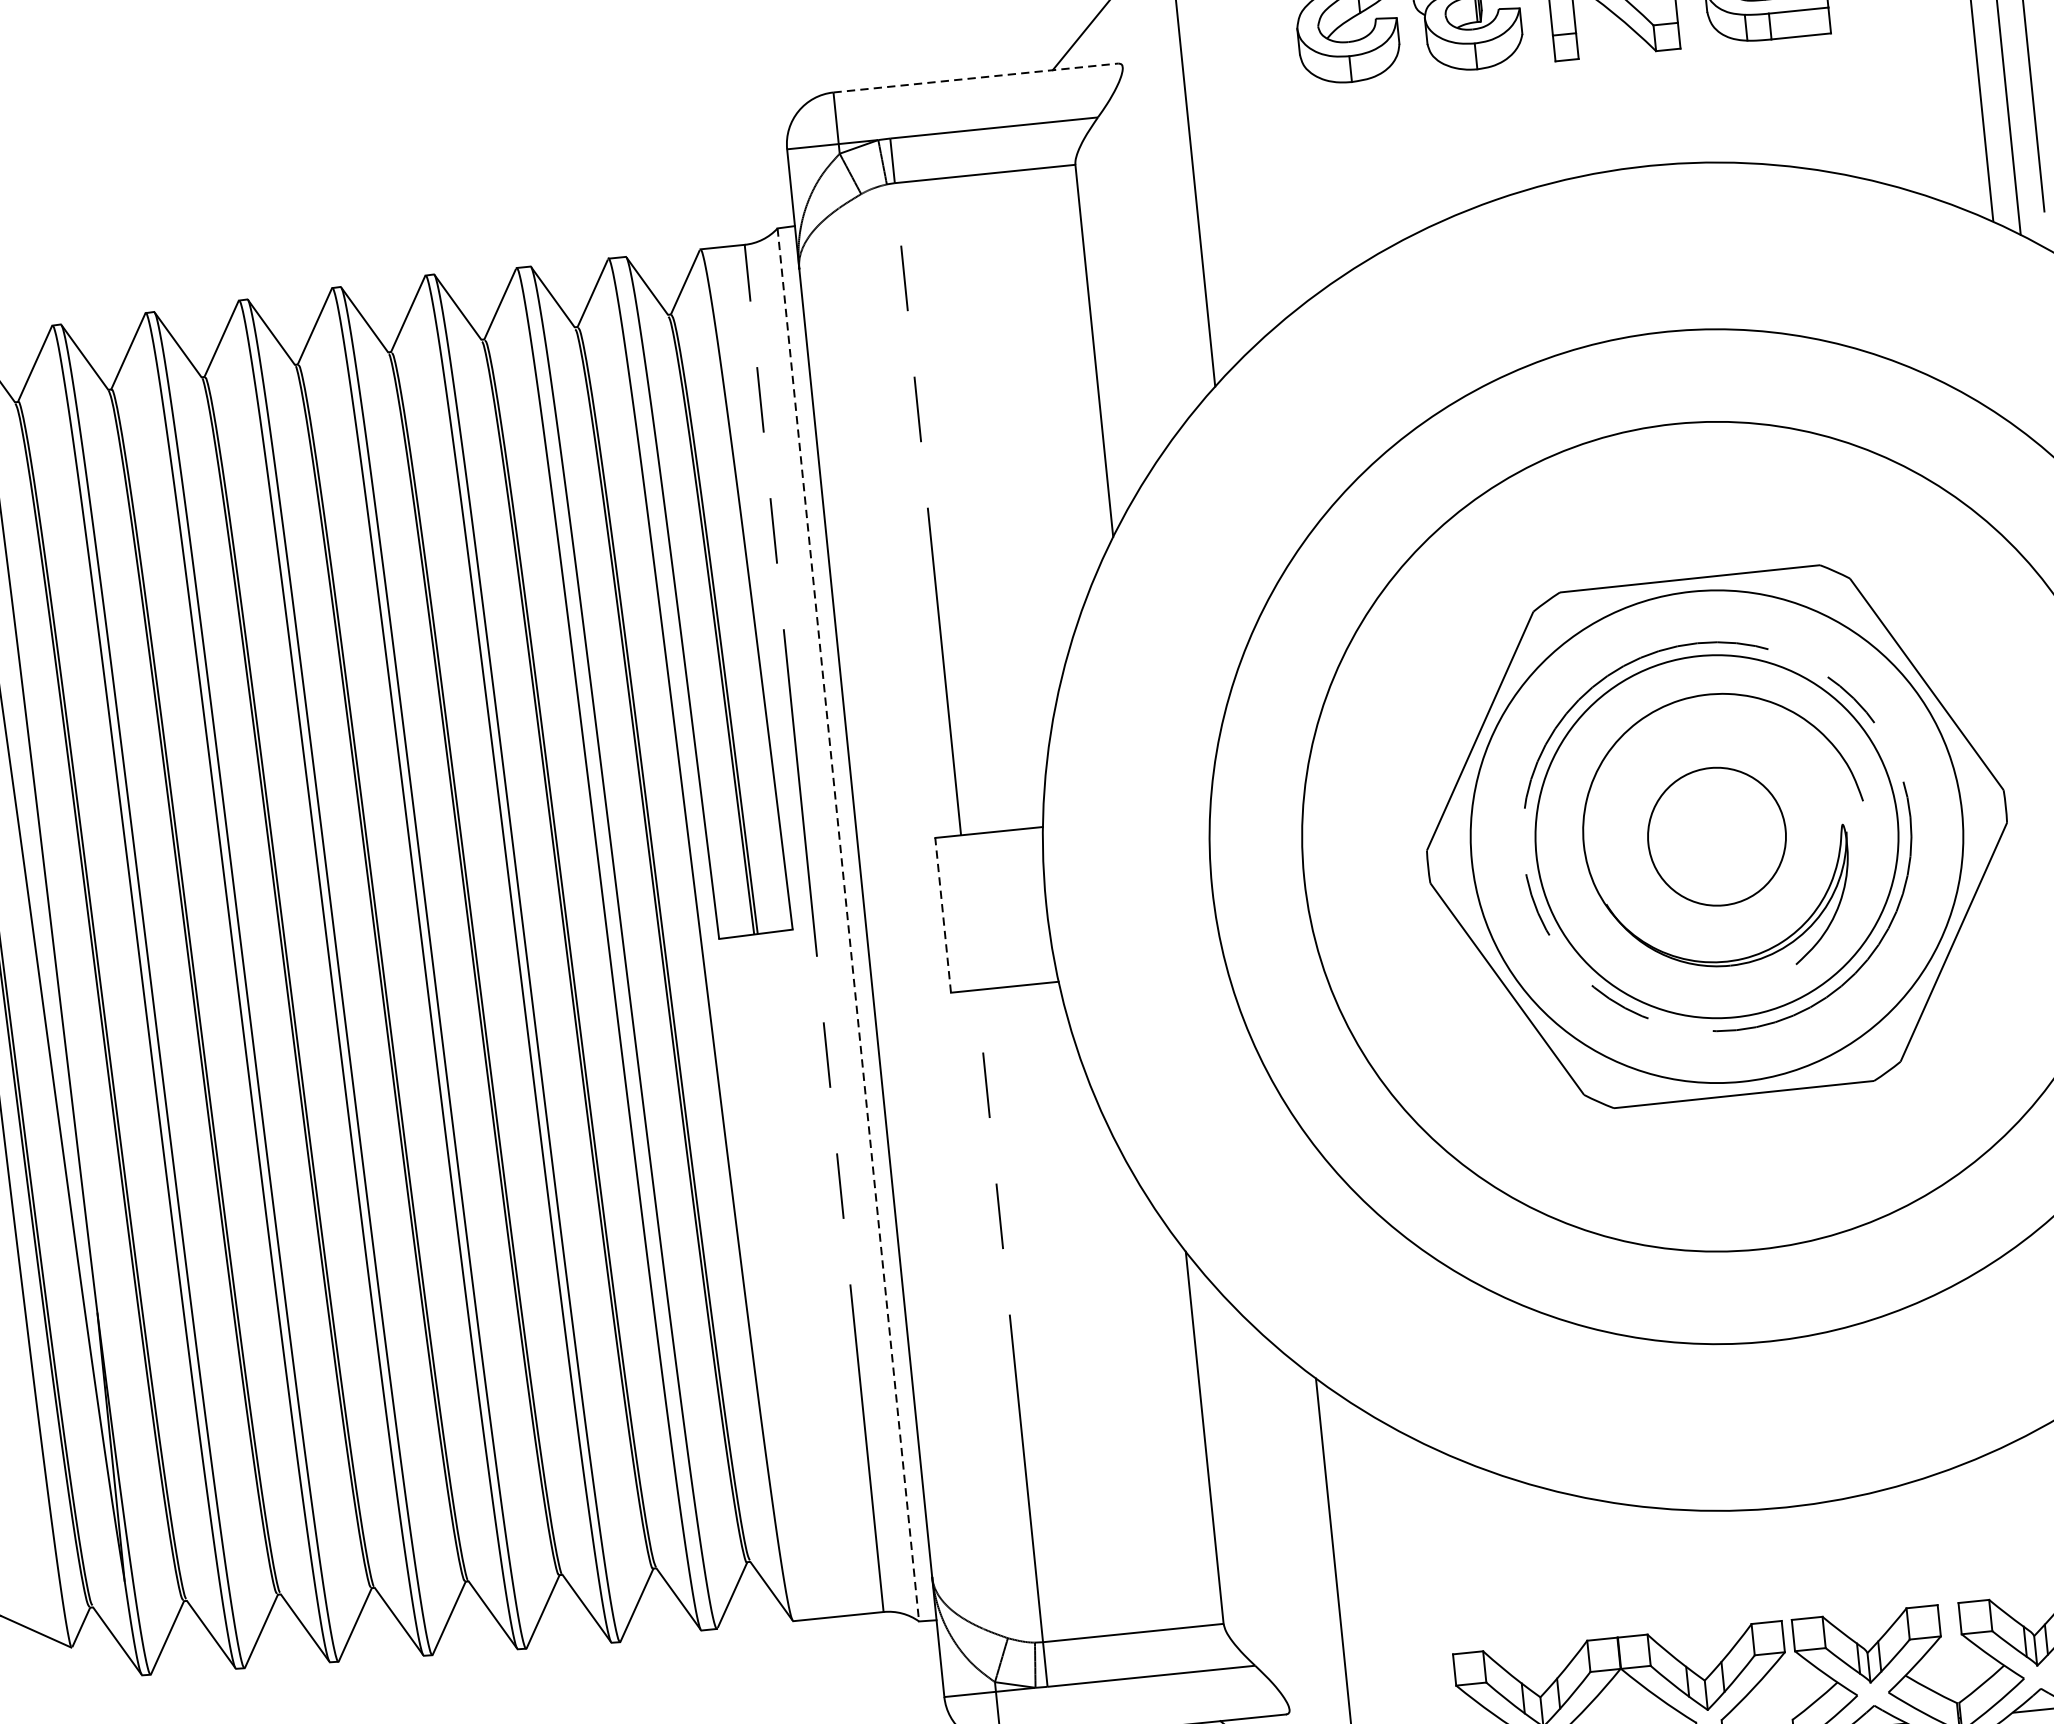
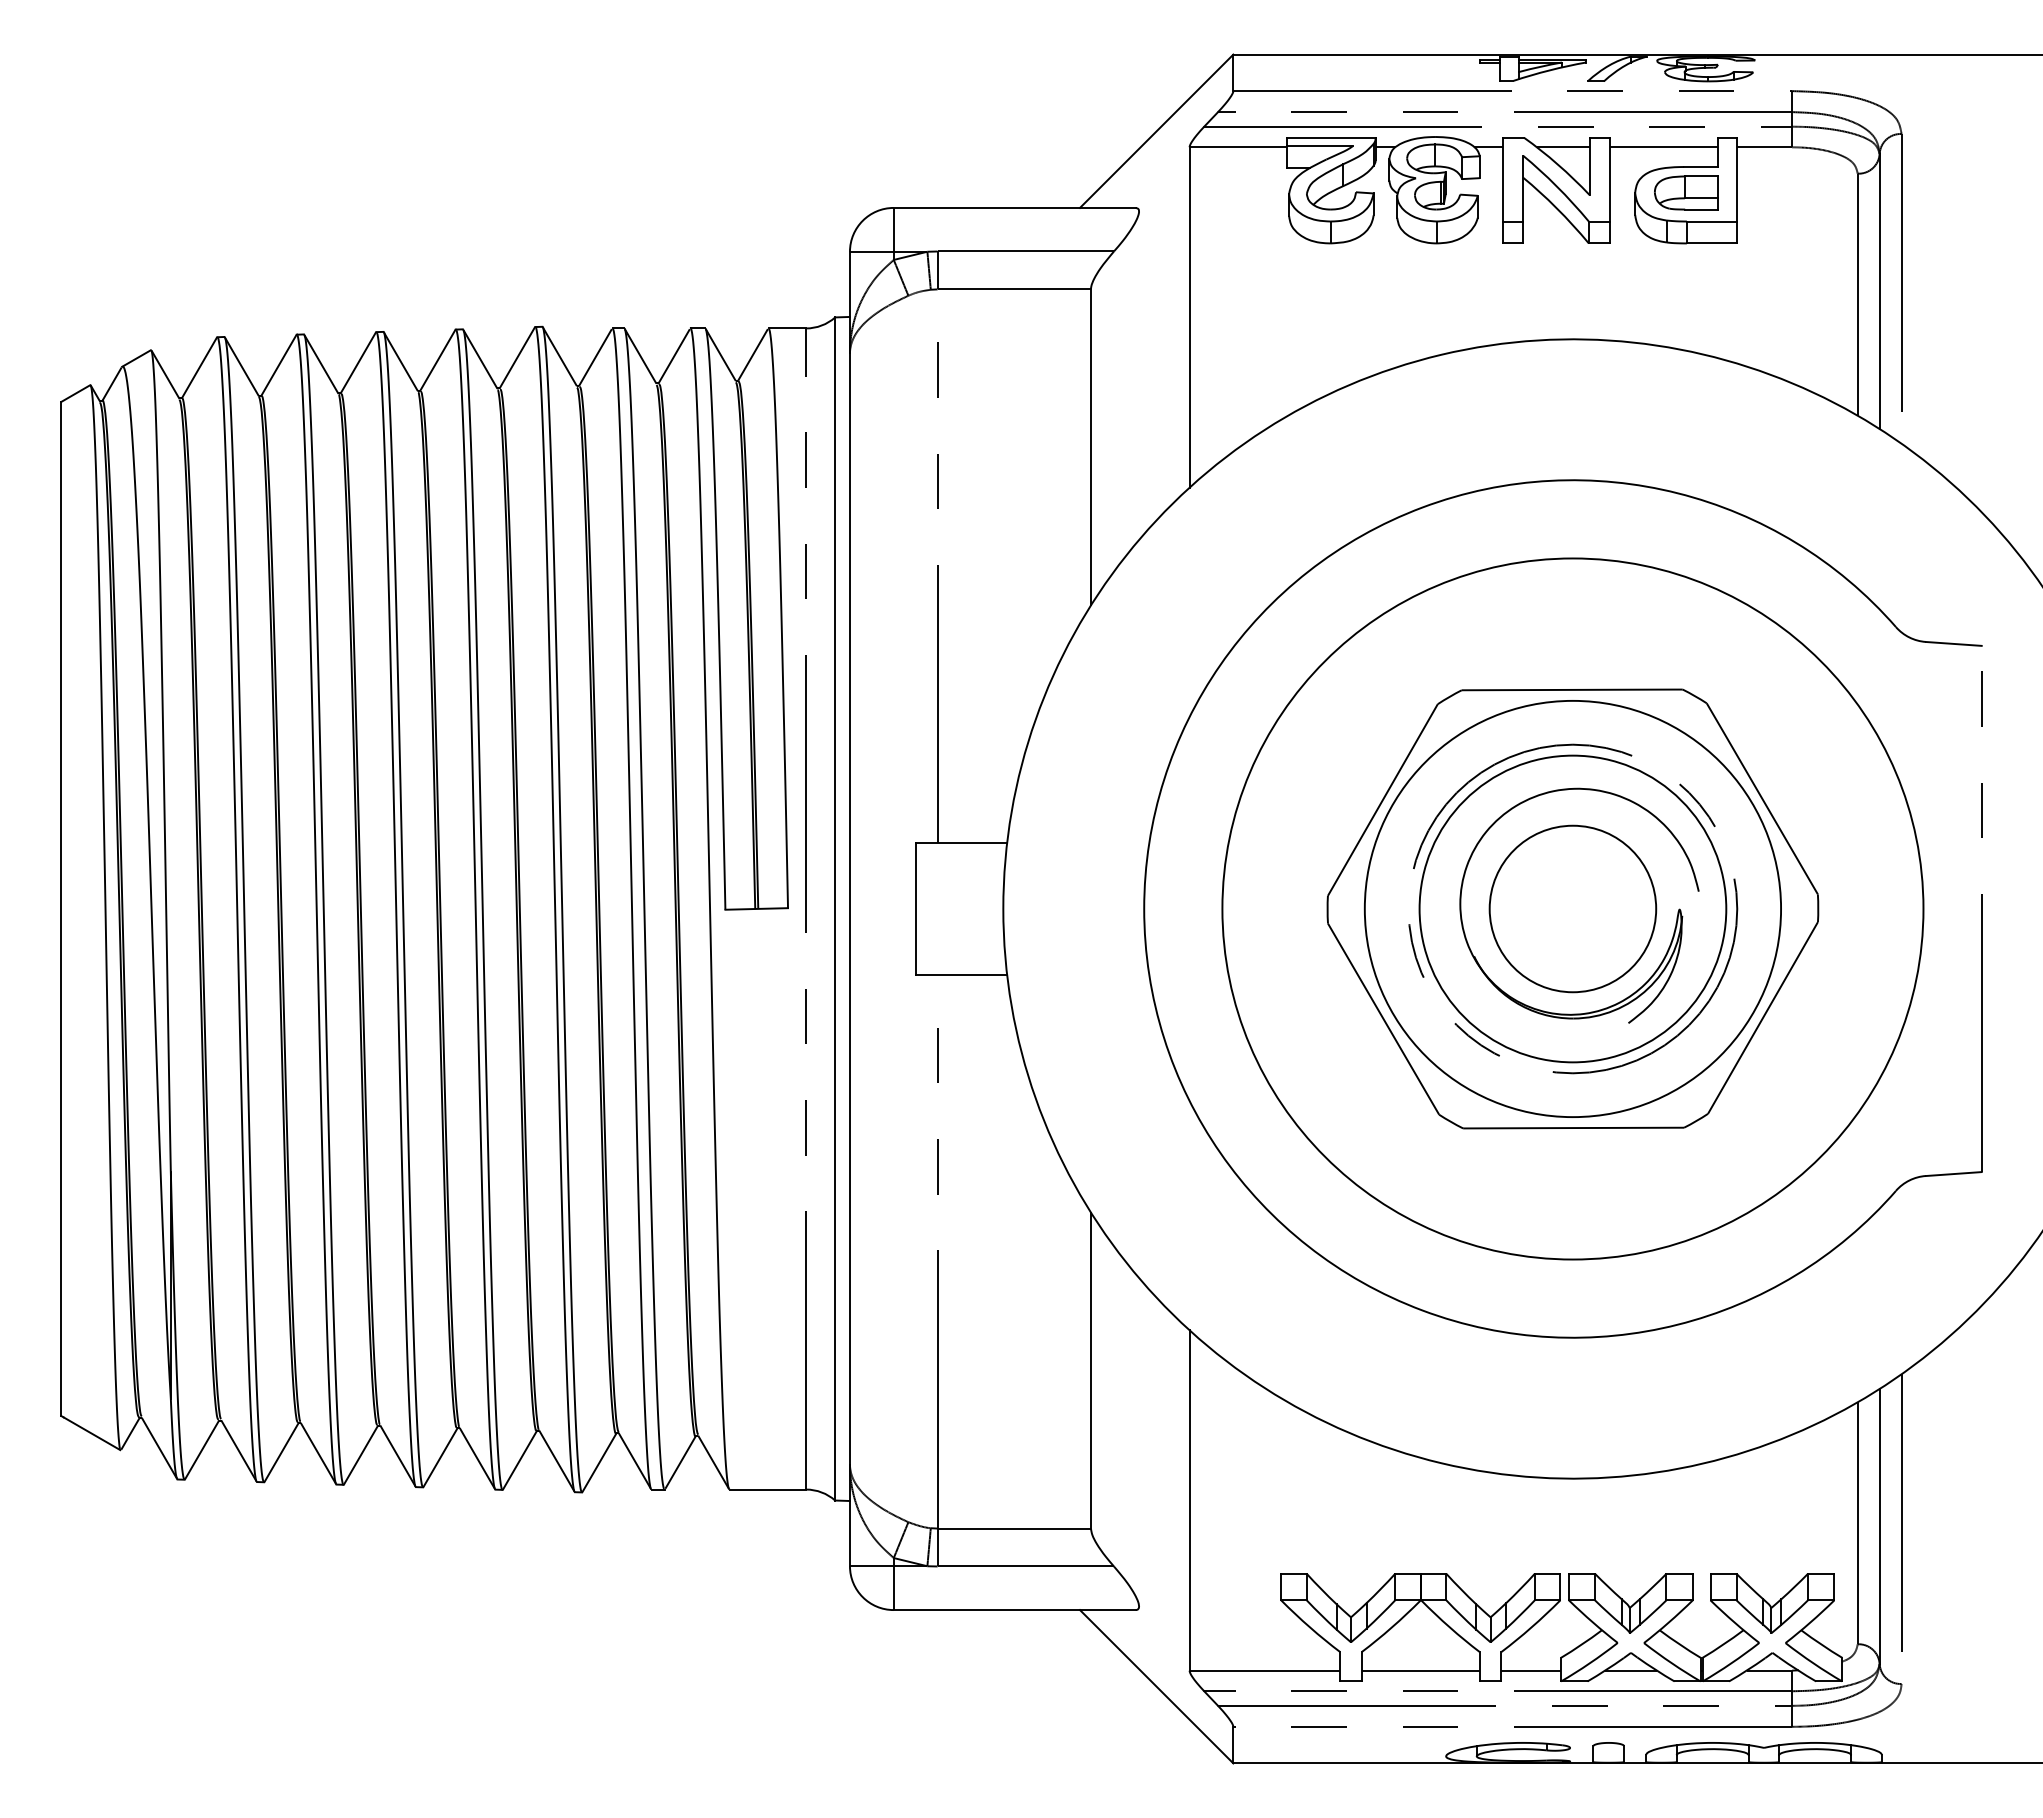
line: (975, 77) -> (1014, 207), dashed -> solid
circle: (1716, 836) -> (1572, 908), size x1.43
line: (942, 915) -> (915, 909), dashed -> solid
line: (848, 924) -> (835, 908), dashed -> solid

